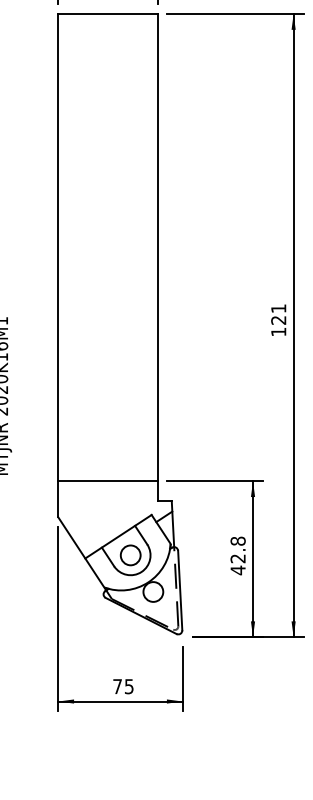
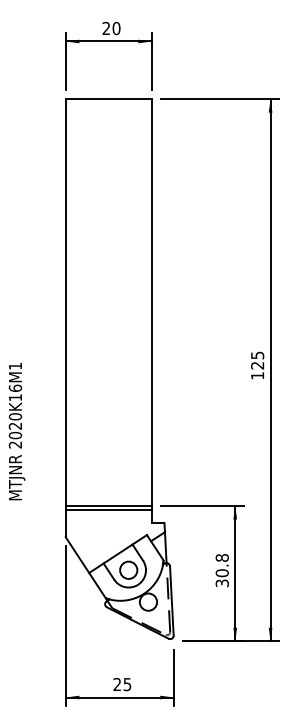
text: (278, 308) -> (257, 355), 121 -> 125
line: (107, 486) -> (108, 510), added
text: (237, 564) -> (221, 578), 42.8 -> 30.8
text: (116, 685) -> (116, 683), 75 -> 25

